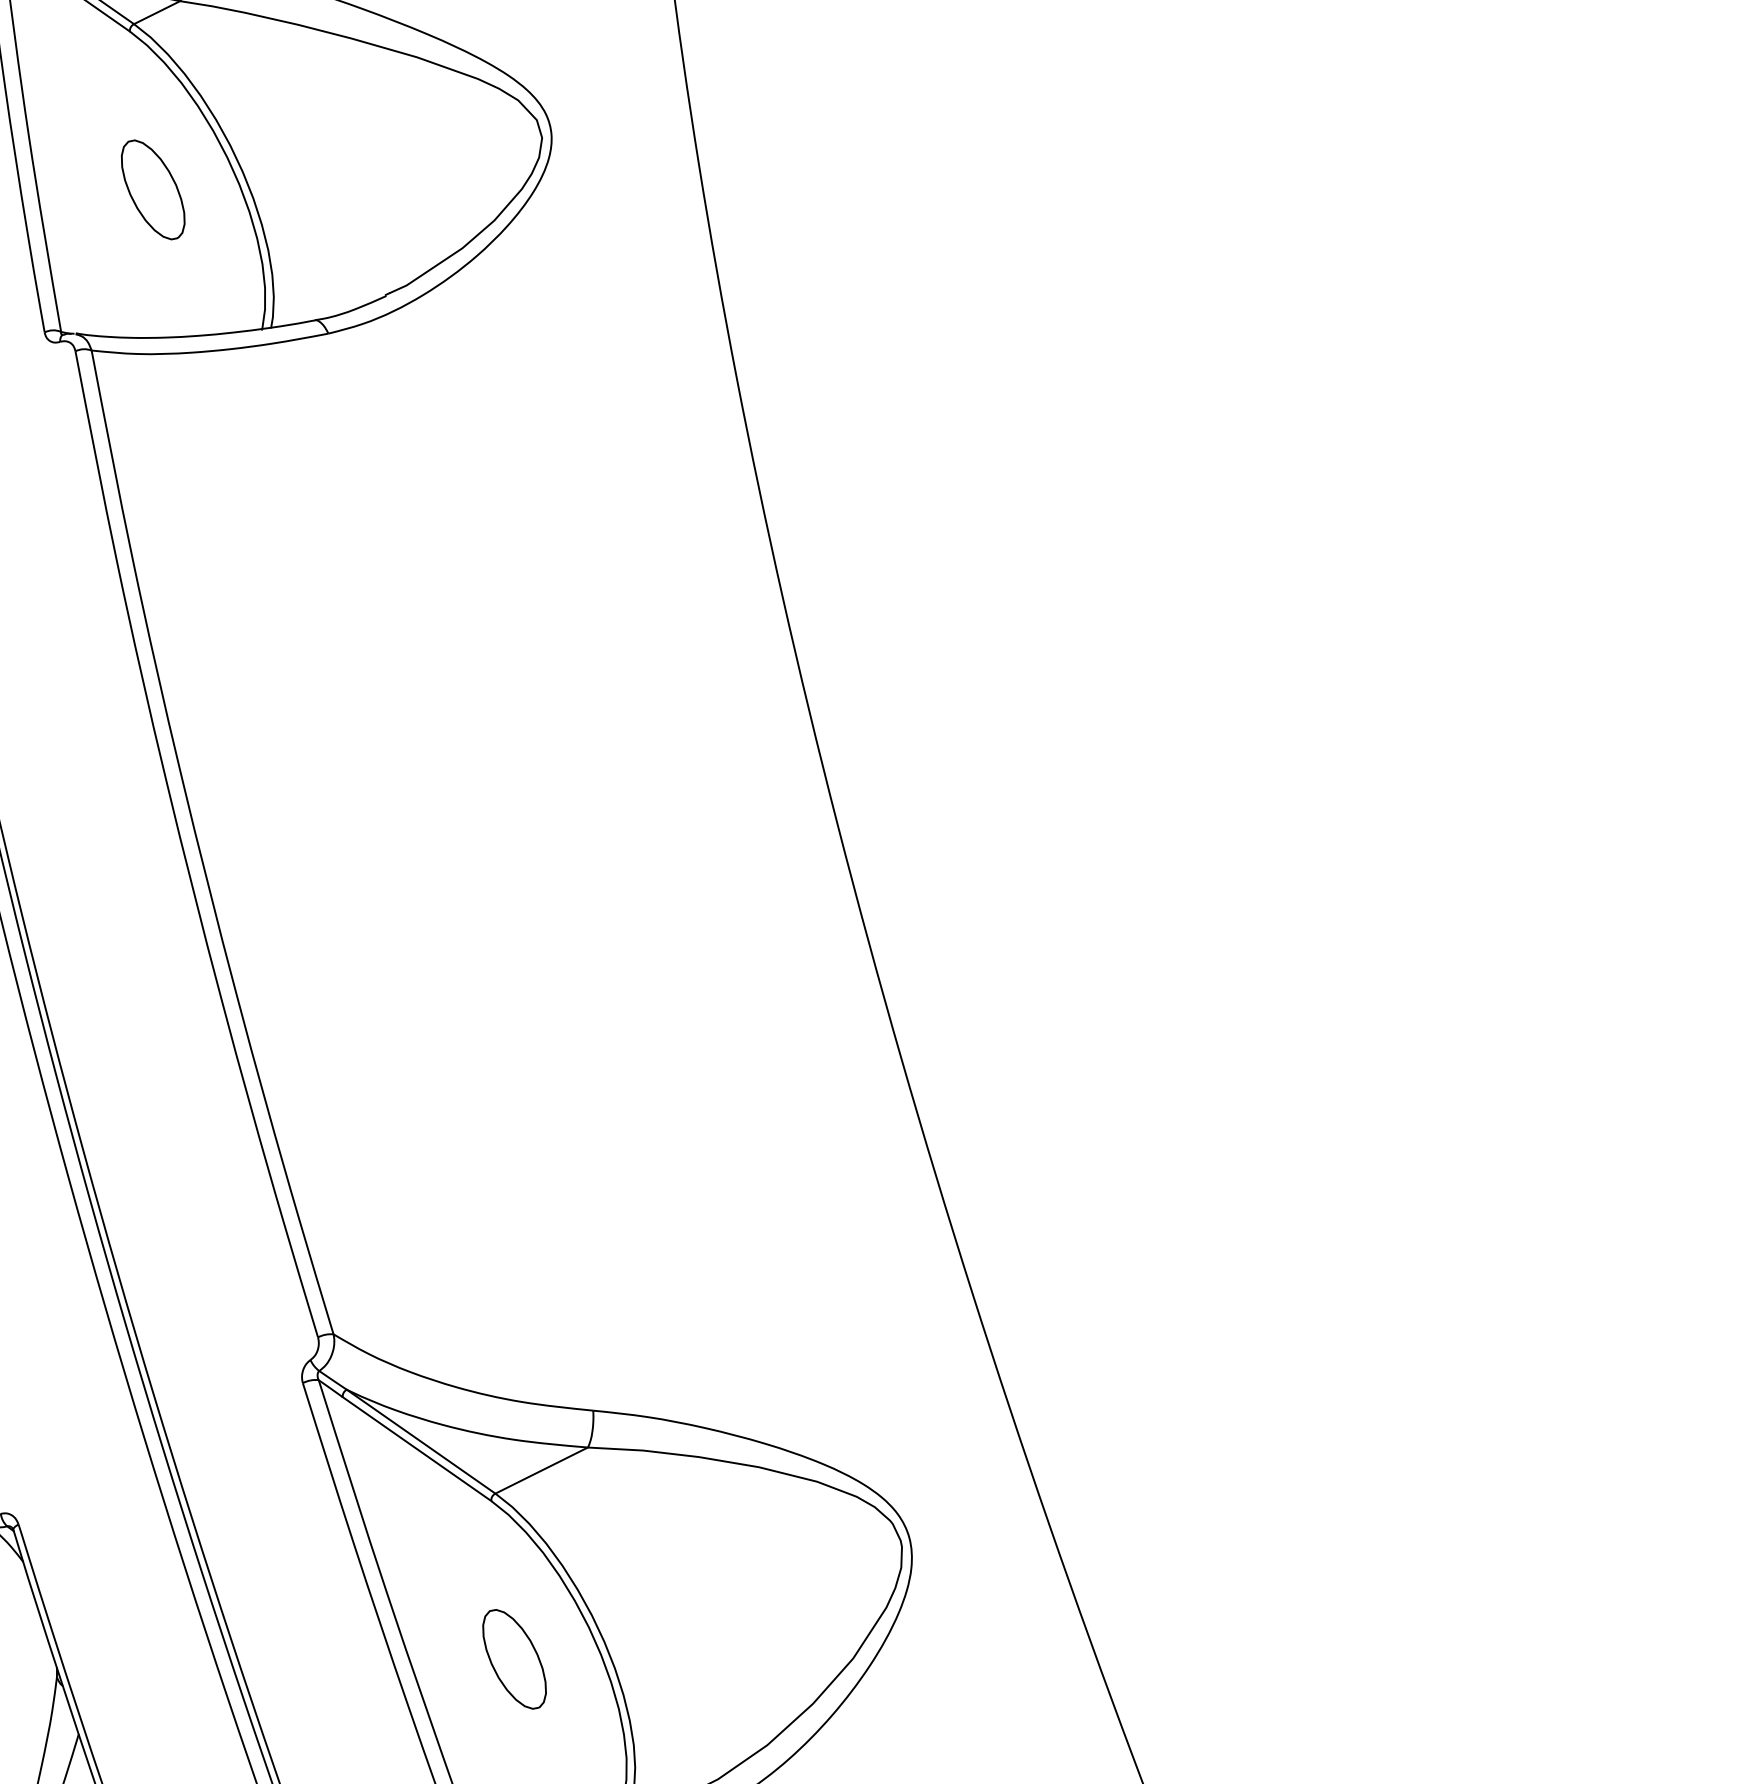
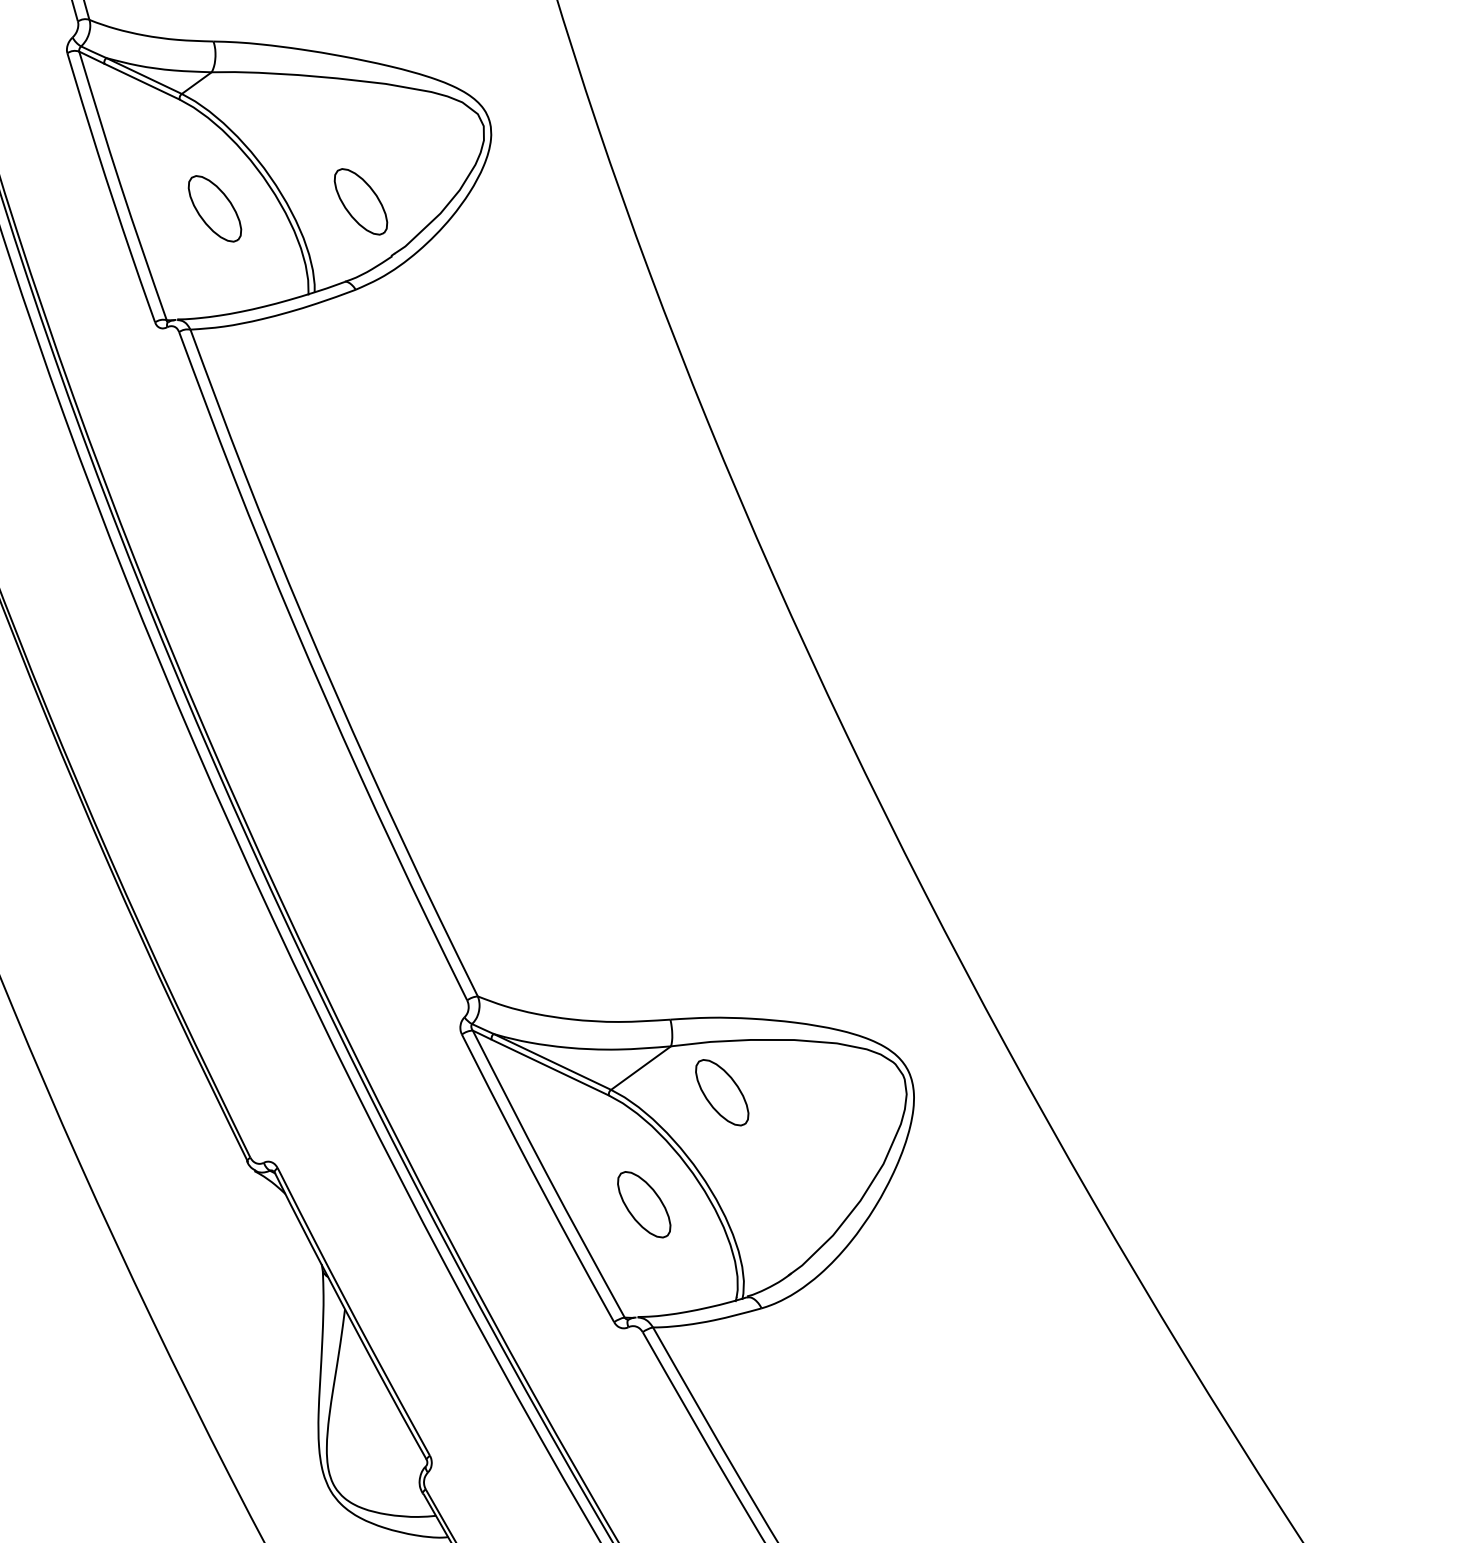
part: (355, 213) -> (360, 201), added
part: (648, 1522) -> (722, 1092), added

